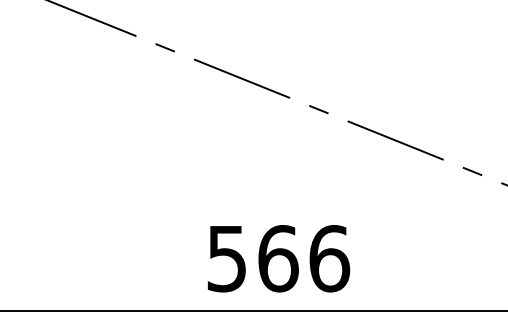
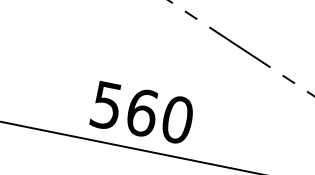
text: (329, 258) -> (177, 119), 566 -> 560

